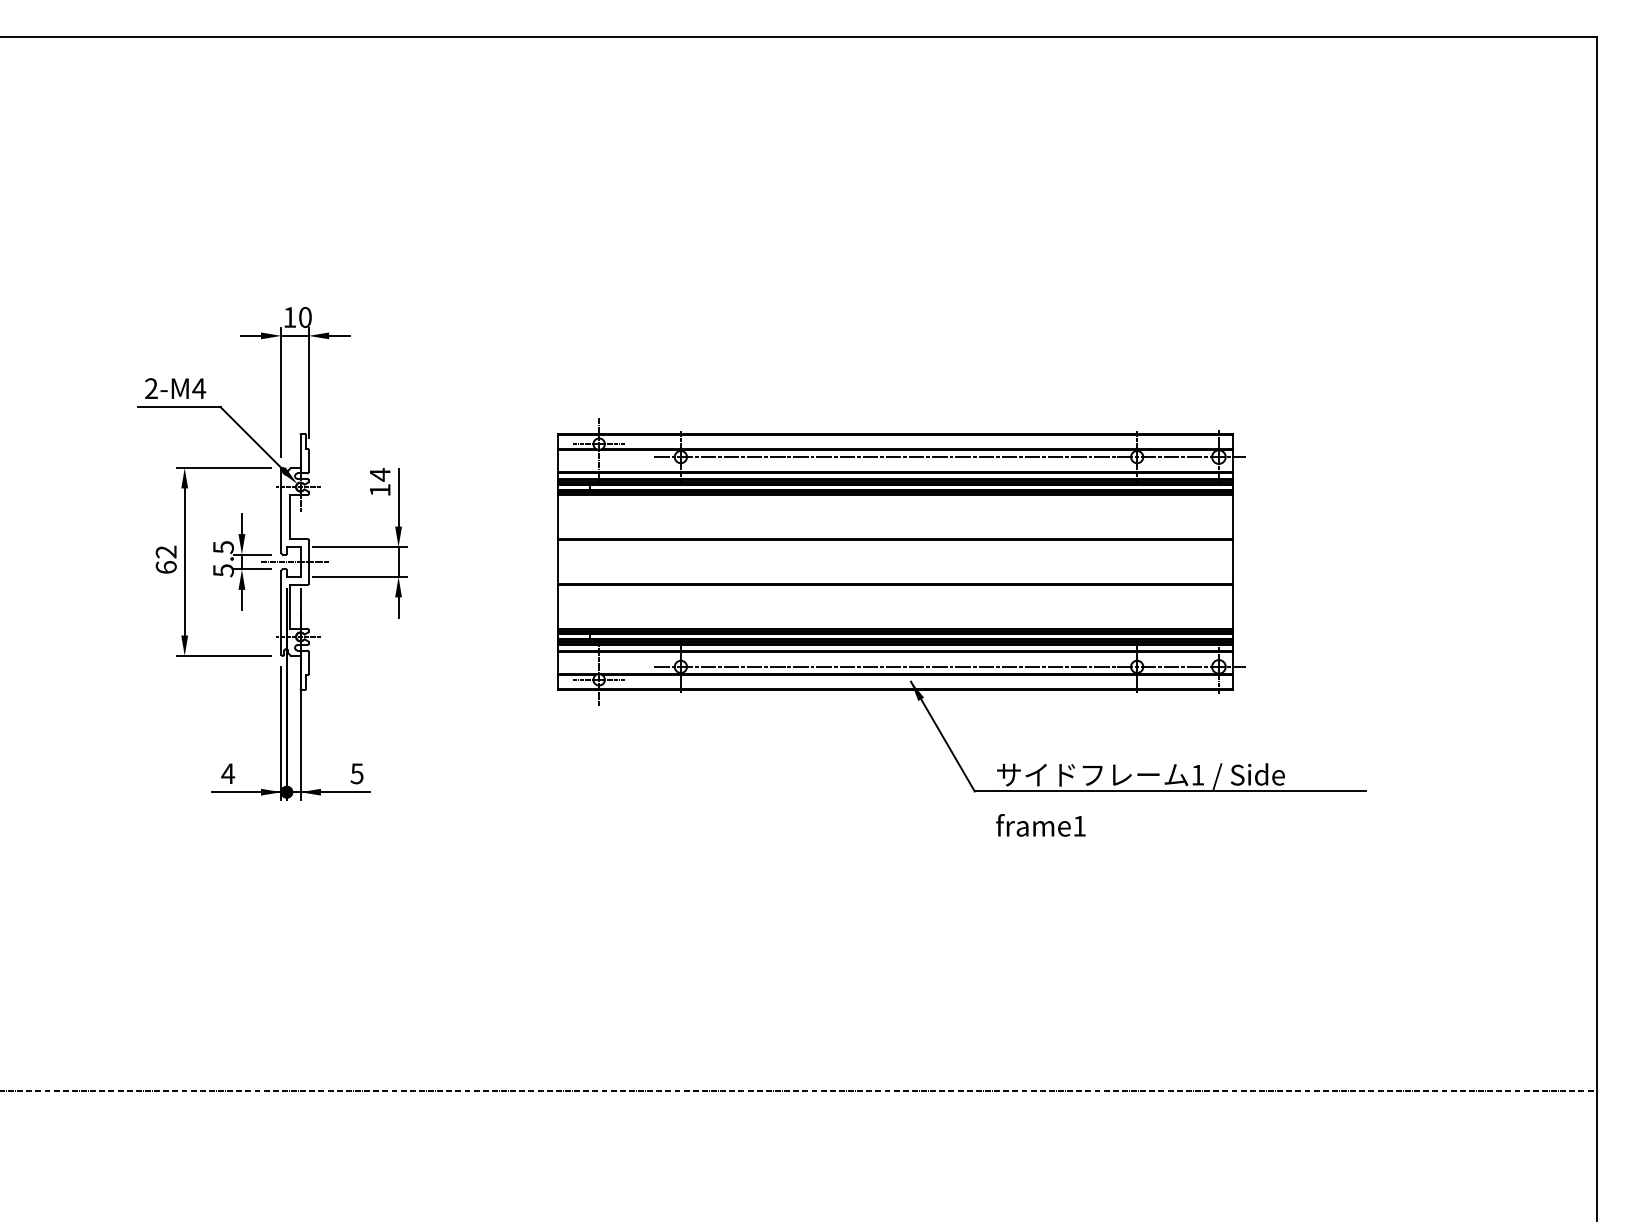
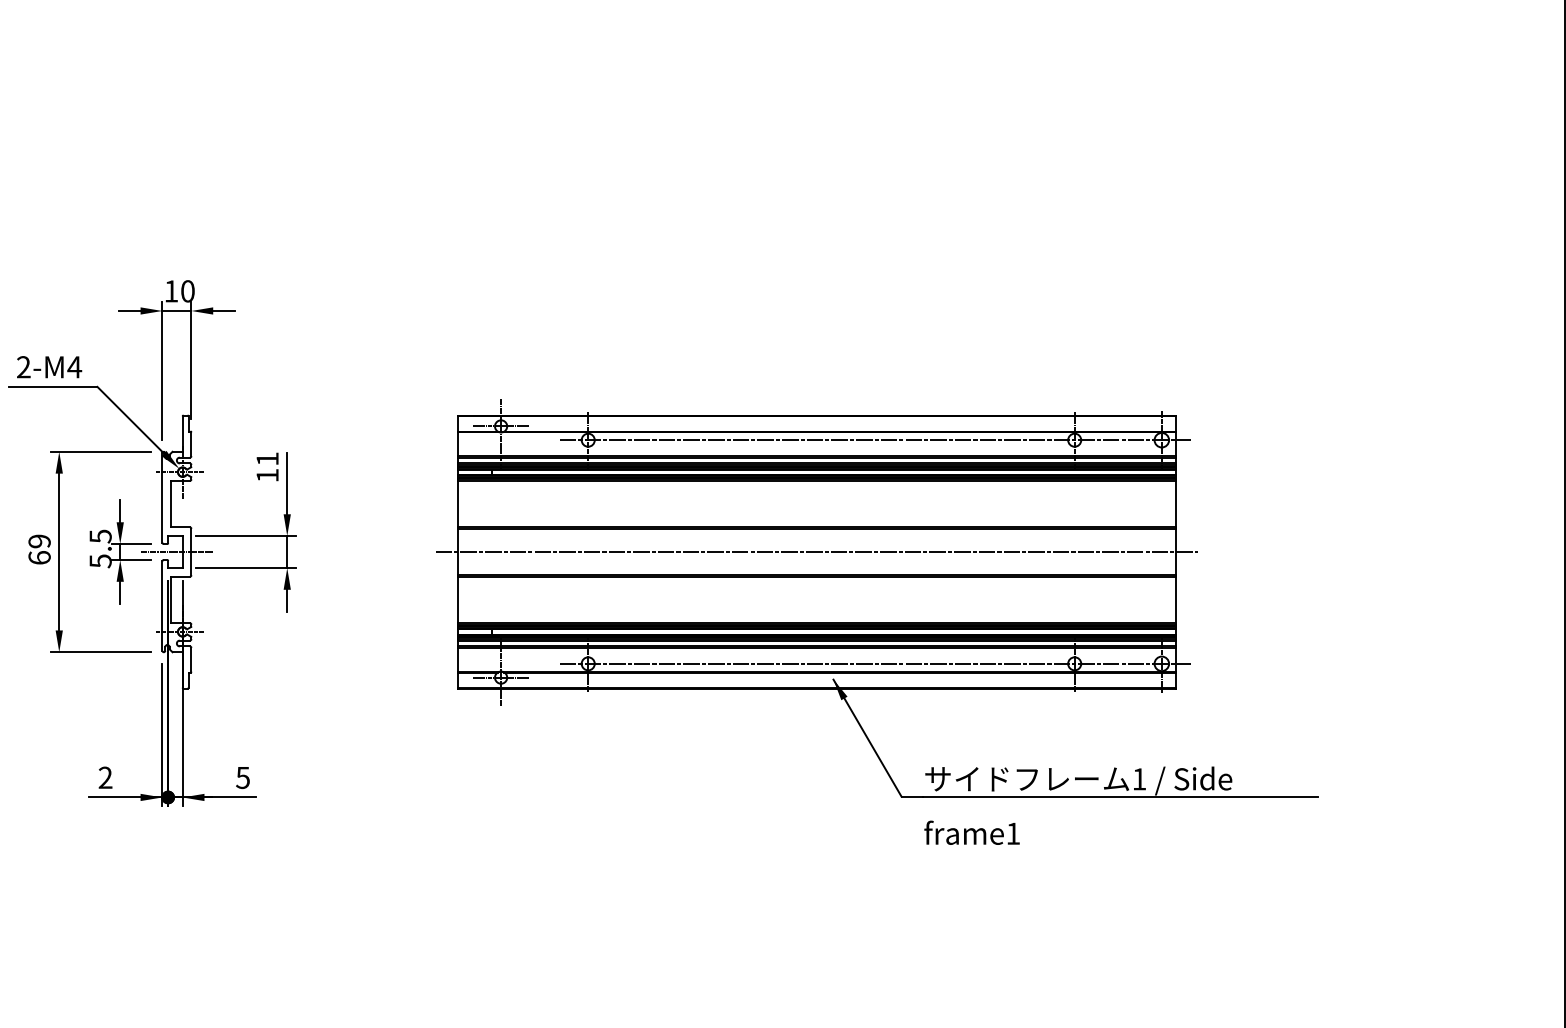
text: (380, 474) -> (267, 458), 14 -> 11
text: (166, 551) -> (39, 540), 62 -> 69
line: (894, 562) -> (815, 552), added
text: (228, 773) -> (105, 777), 4 -> 2

